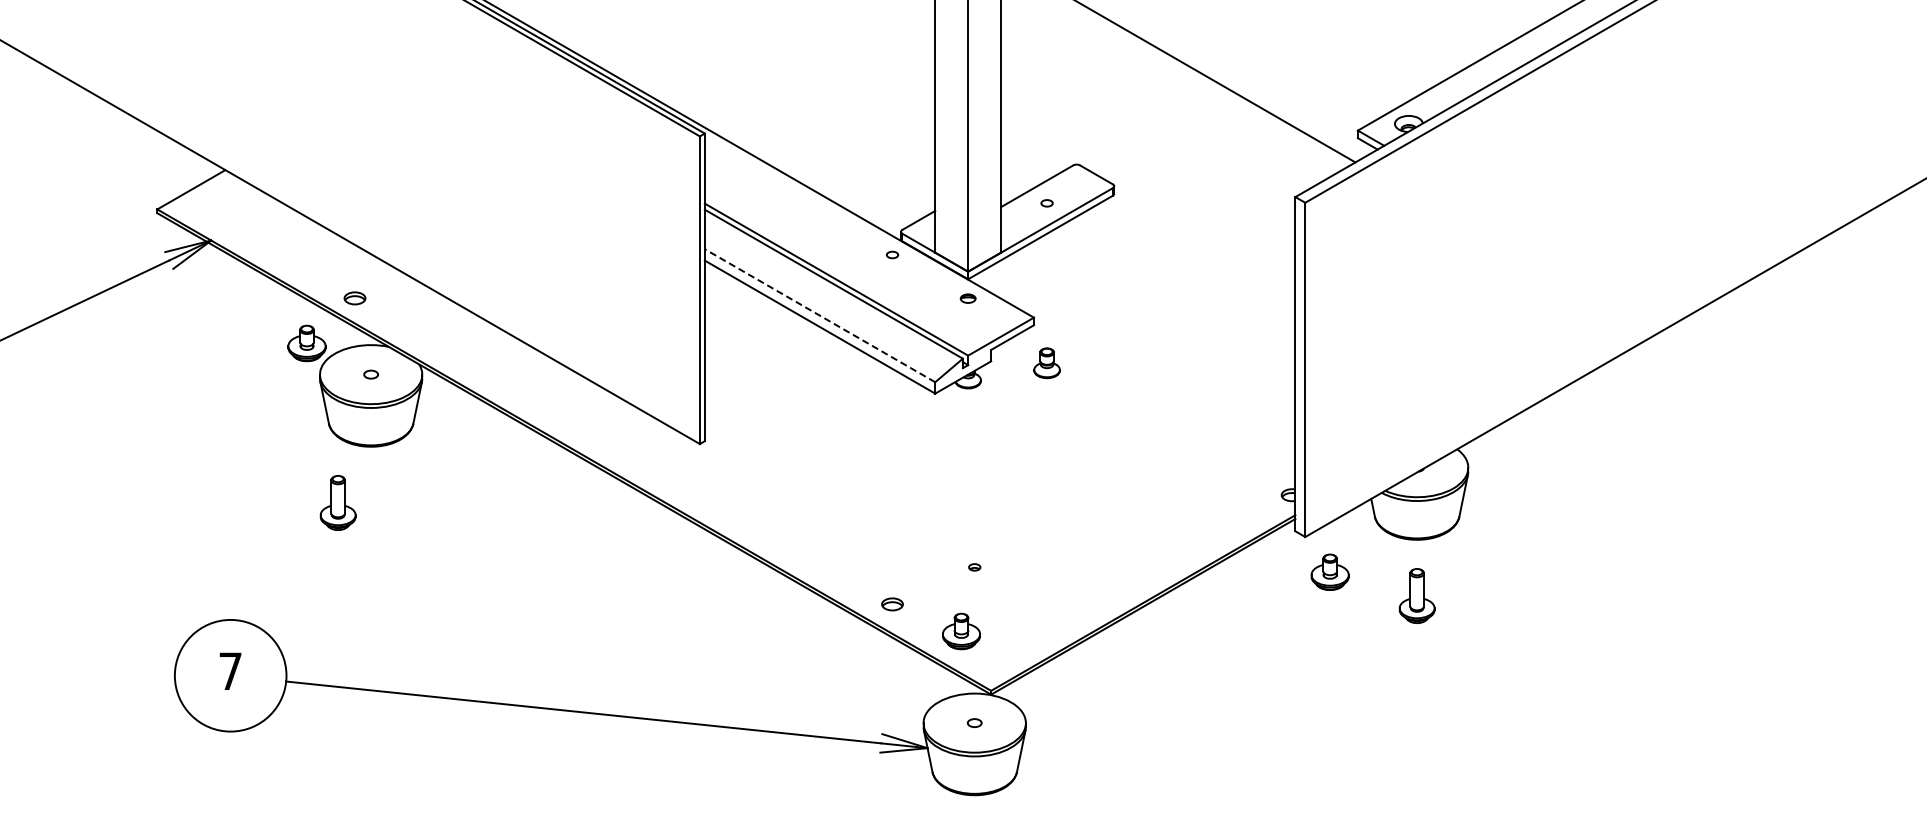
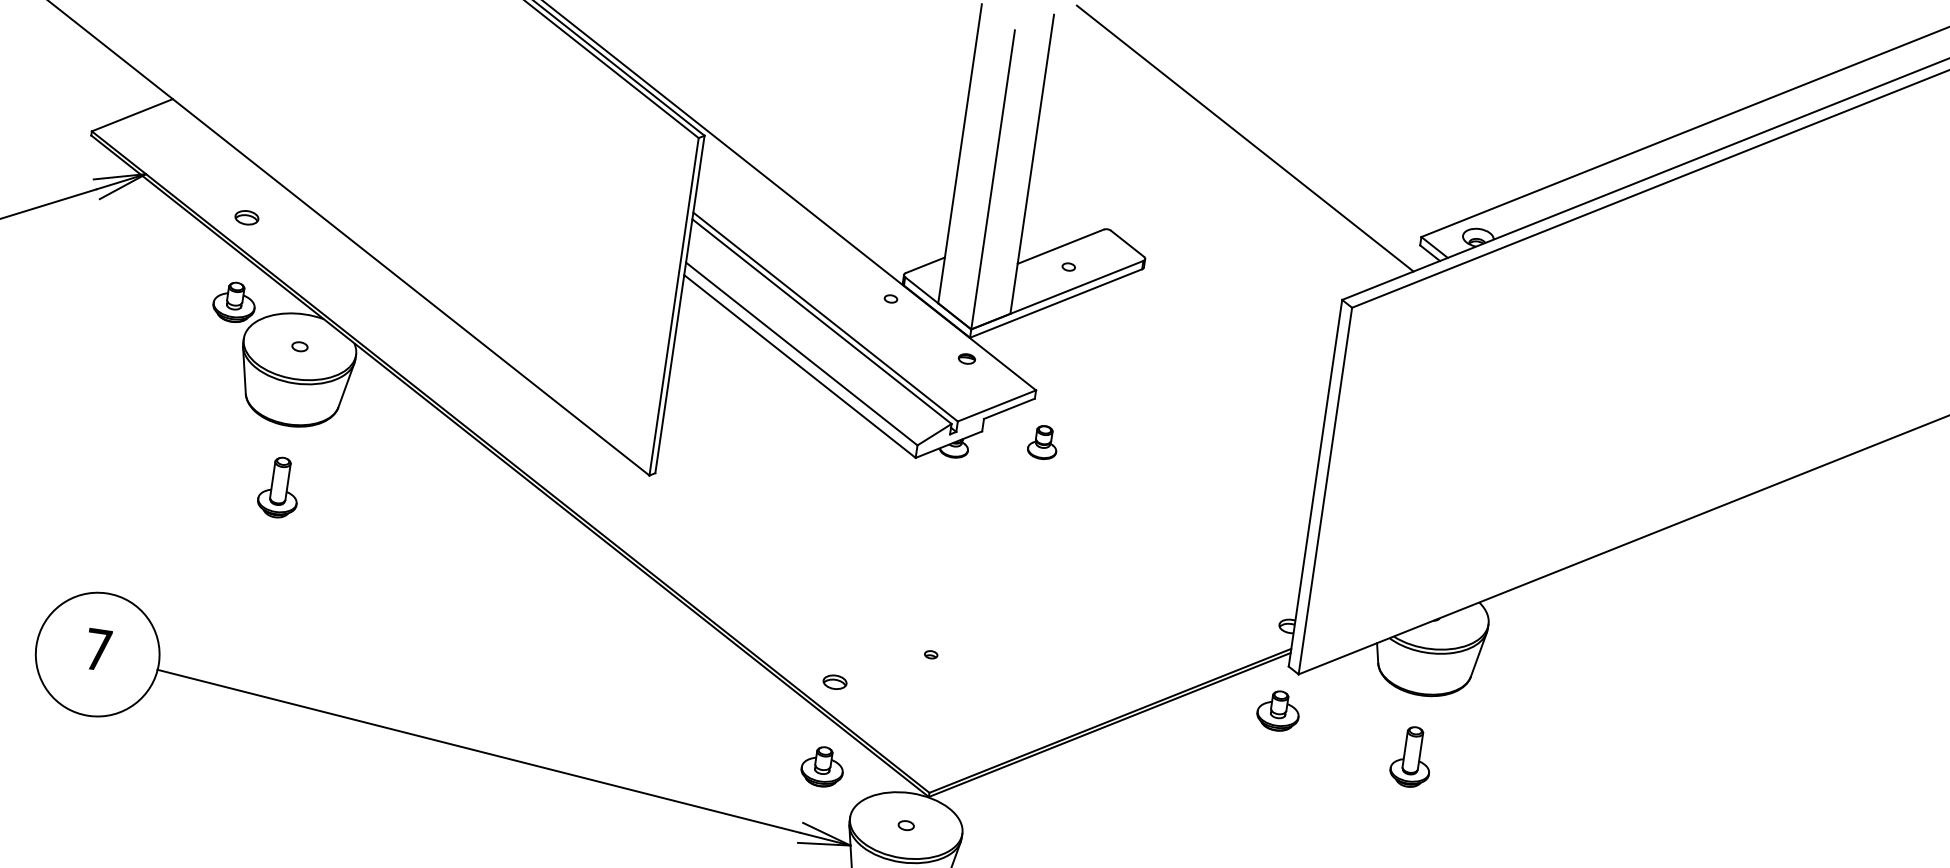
part: (354, 298) -> (246, 217), moved
line: (819, 315) -> (801, 353), dashed -> solid
part: (337, 502) -> (278, 486), moved
part: (1329, 571) -> (1277, 709), moved
part: (961, 631) -> (822, 766), moved

